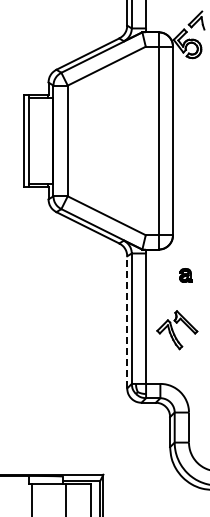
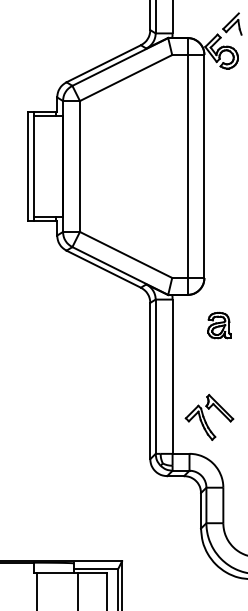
part: (185, 275) -> (219, 325), size x1.67
line: (127, 321) -> (150, 380), dashed -> solid
part: (177, 330) -> (209, 417), moved

